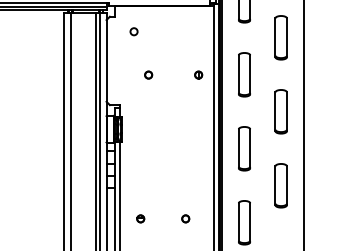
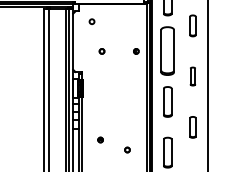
part: (280, 37) -> (192, 25), size x0.7
part: (244, 75) -> (167, 51), size x1.6
part: (280, 111) -> (192, 76), size x0.6
part: (280, 186) -> (192, 127), size x0.7
part: (140, 218) -> (100, 139), moved

